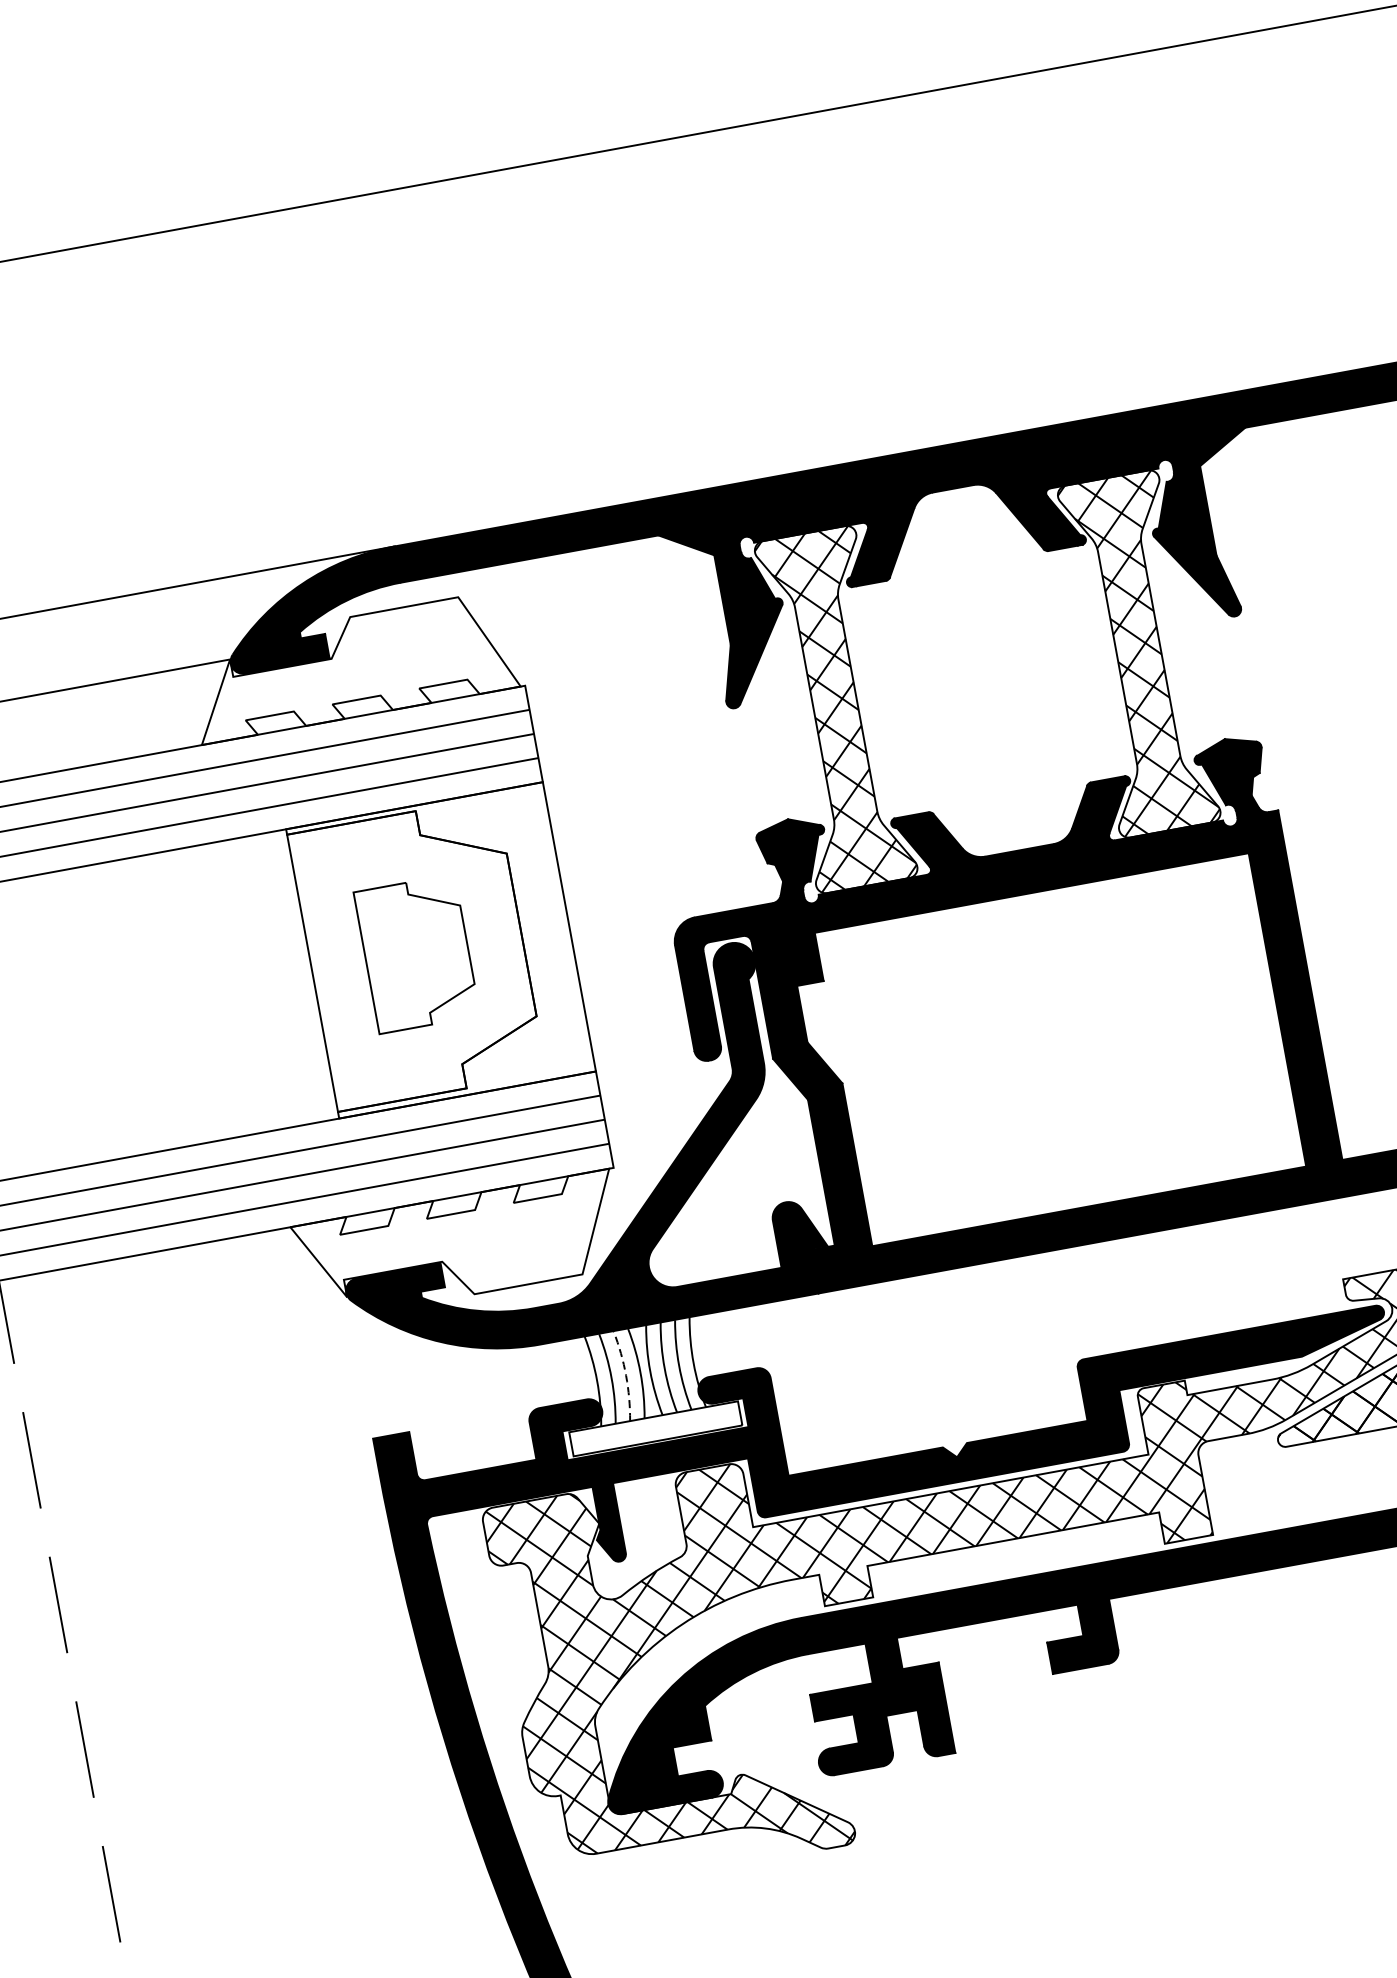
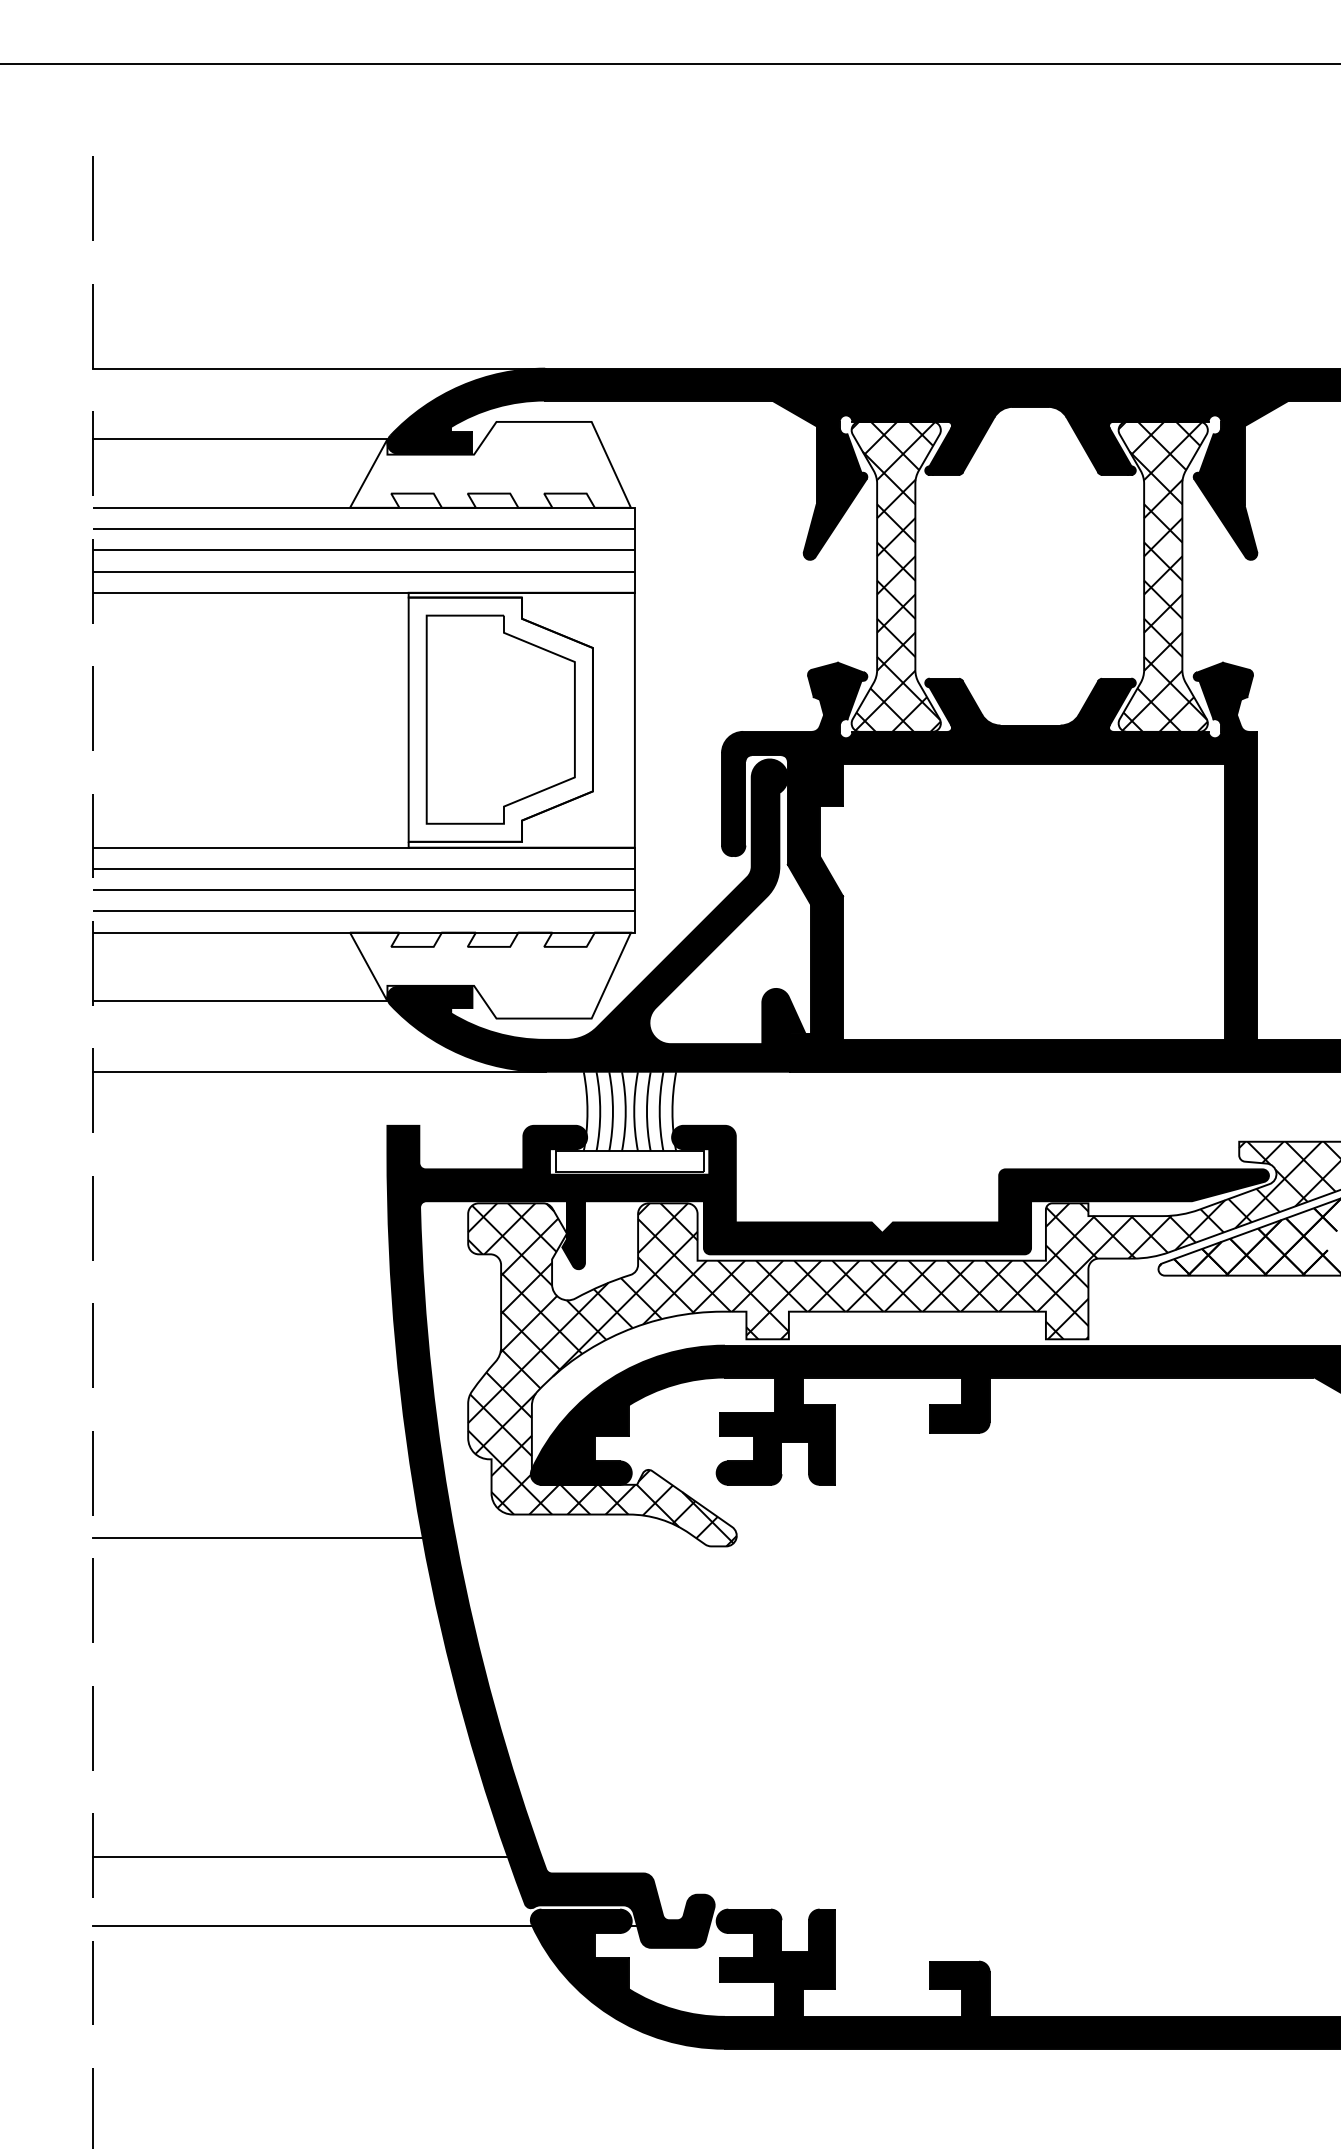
part: (416, 953) -> (500, 719), size x1.67
line: (180, 1328) -> (240, 1001), added
arc: (625, 1375) -> (612, 1111), dashed -> solid
line: (284, 1391) -> (319, 1071), added
line: (311, 1932) -> (257, 1537), added

